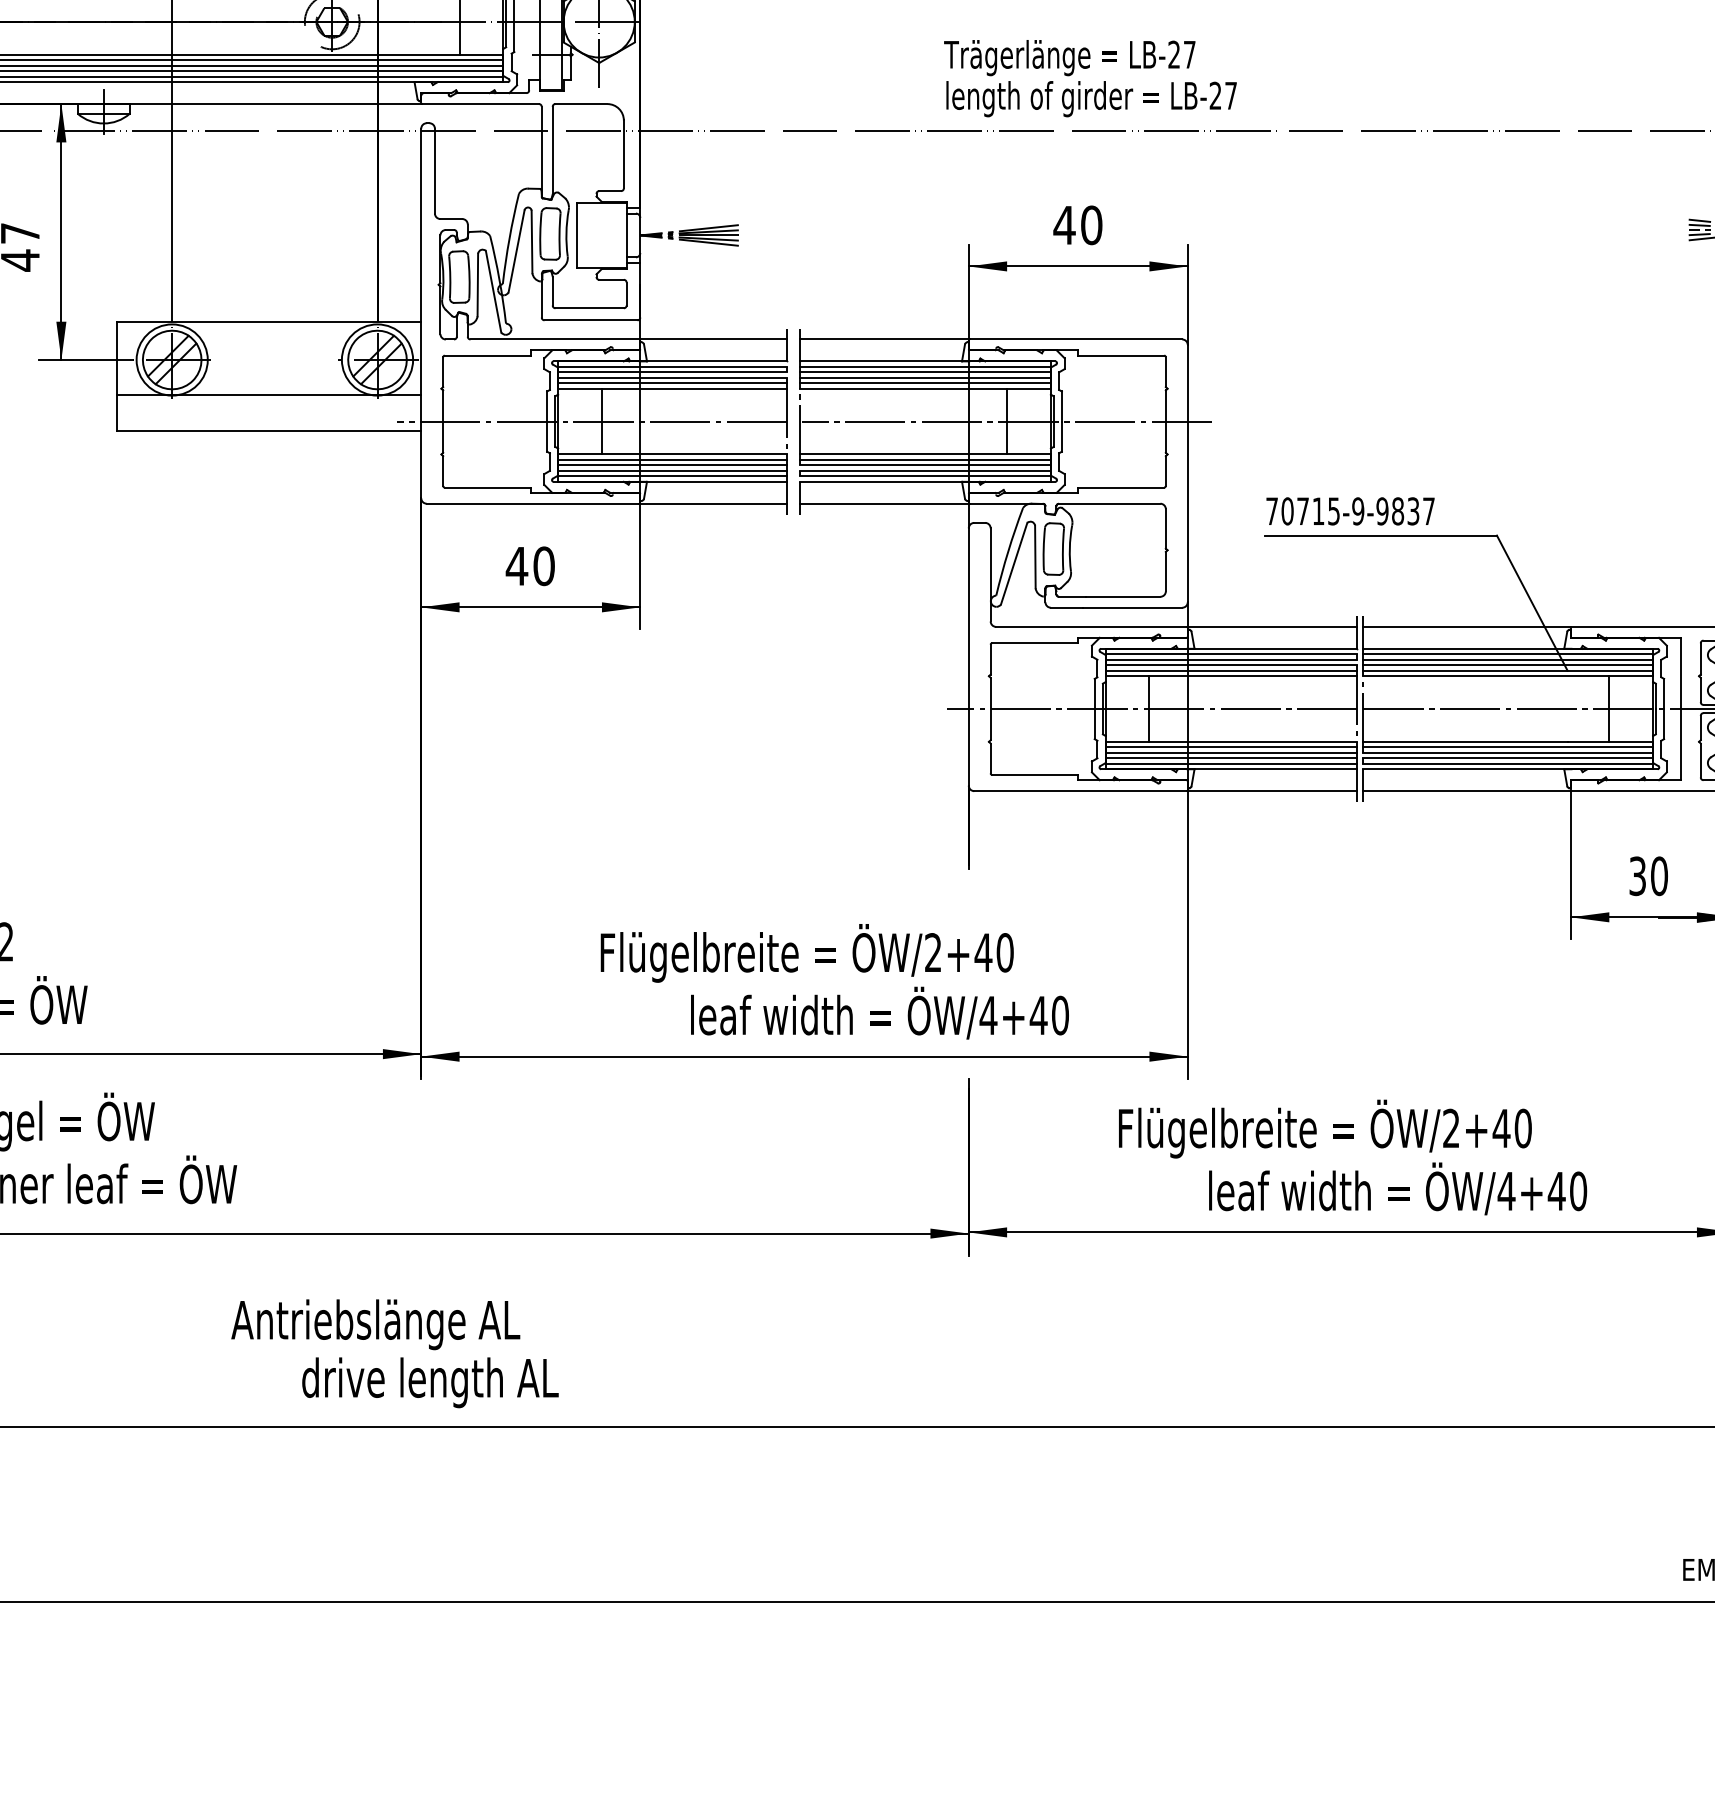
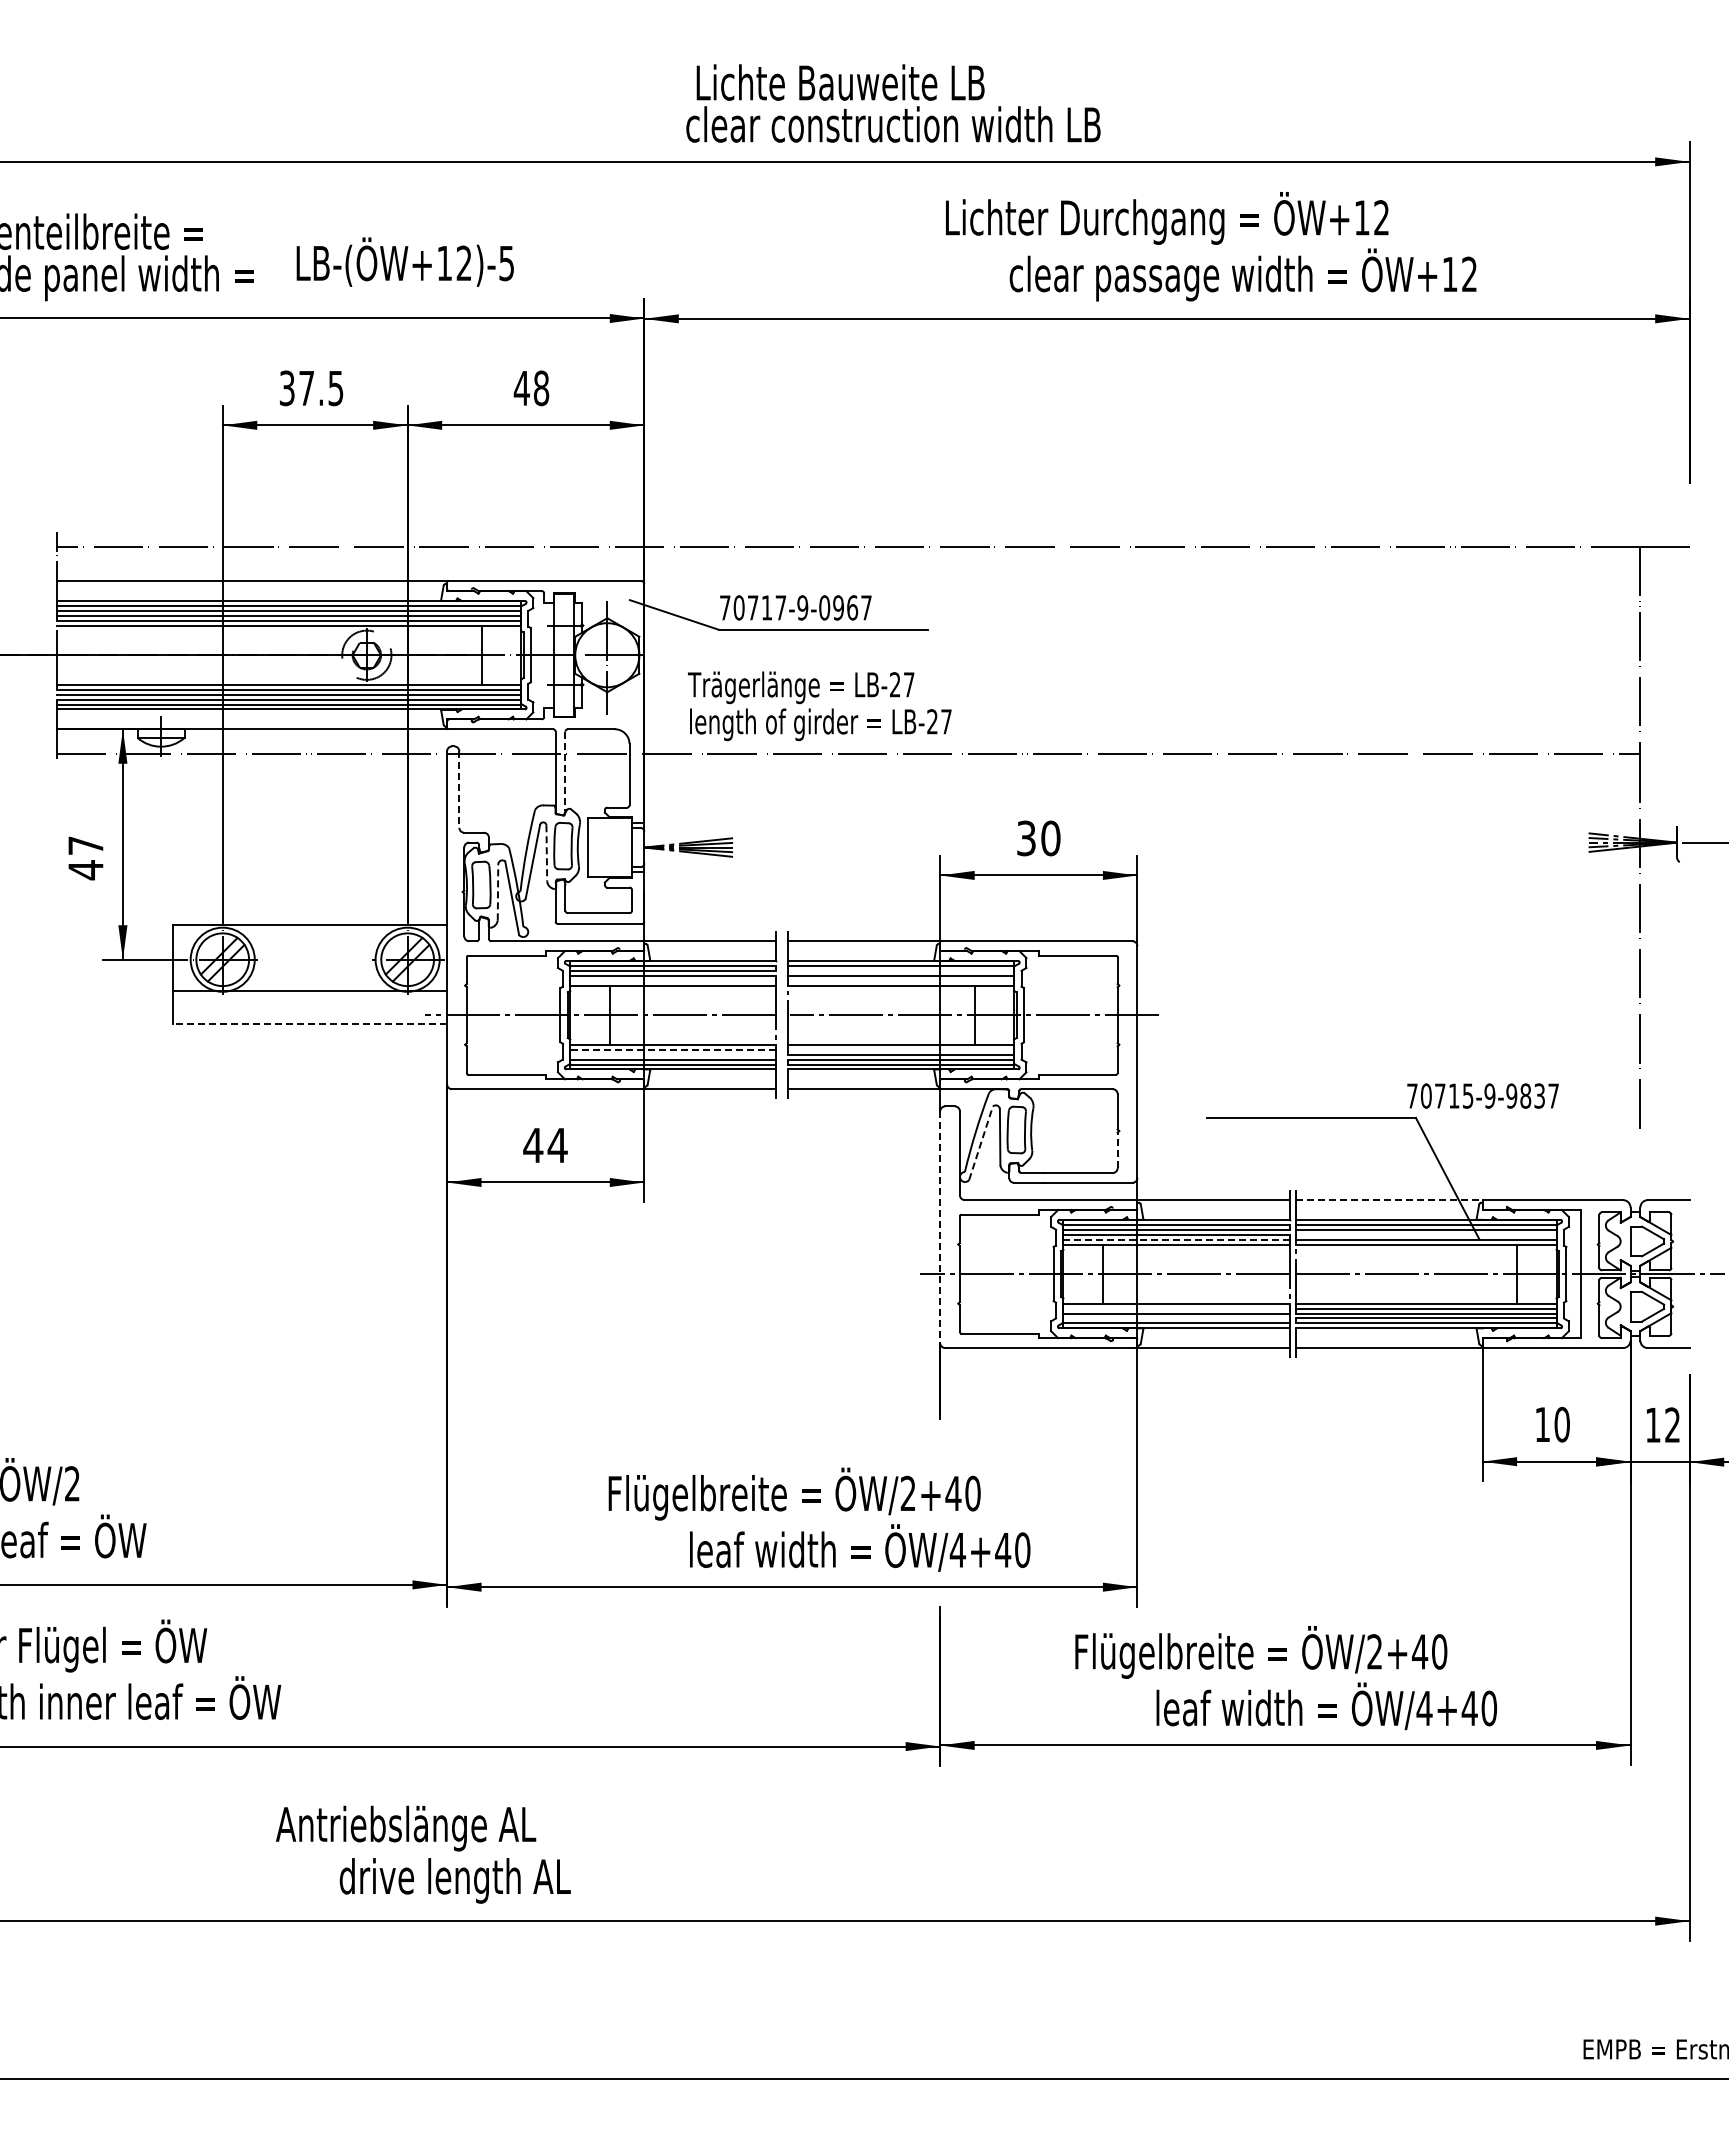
text: (1090, 78) -> (819, 706), moved
line: (552, 151) -> (565, 771), solid -> dashed
line: (435, 172) -> (459, 790), solid -> dashed
text: (1064, 225) -> (1026, 838), 40 -> 30
line: (531, 242) -> (546, 853), solid -> dashed
line: (478, 284) -> (498, 891), solid -> dashed
line: (925, 371) -> (901, 970), removed
line: (672, 383) -> (673, 980), removed
line: (925, 383) -> (901, 980), removed
line: (269, 430) -> (310, 1023), solid -> dashed
line: (671, 459) -> (672, 1049), solid -> dashed
line: (925, 459) -> (901, 1049), removed
line: (672, 465) -> (673, 1054), removed
text: (1349, 510) -> (1482, 1095), moved
line: (1014, 564) -> (981, 1143), solid -> dashed
text: (543, 566) -> (557, 1145), 40 -> 44
line: (1165, 571) -> (1117, 1150), solid -> dashed
line: (1467, 627) -> (1389, 1200), solid -> dashed
line: (969, 657) -> (940, 1227), solid -> dashed
line: (1507, 665) -> (1425, 1234), removed
line: (1232, 670) -> (1177, 1239), solid -> dashed
line: (1231, 747) -> (1176, 1308), removed
line: (1231, 758) -> (1176, 1318), removed
text: (1637, 876) -> (1542, 1424), 30 -> 10

